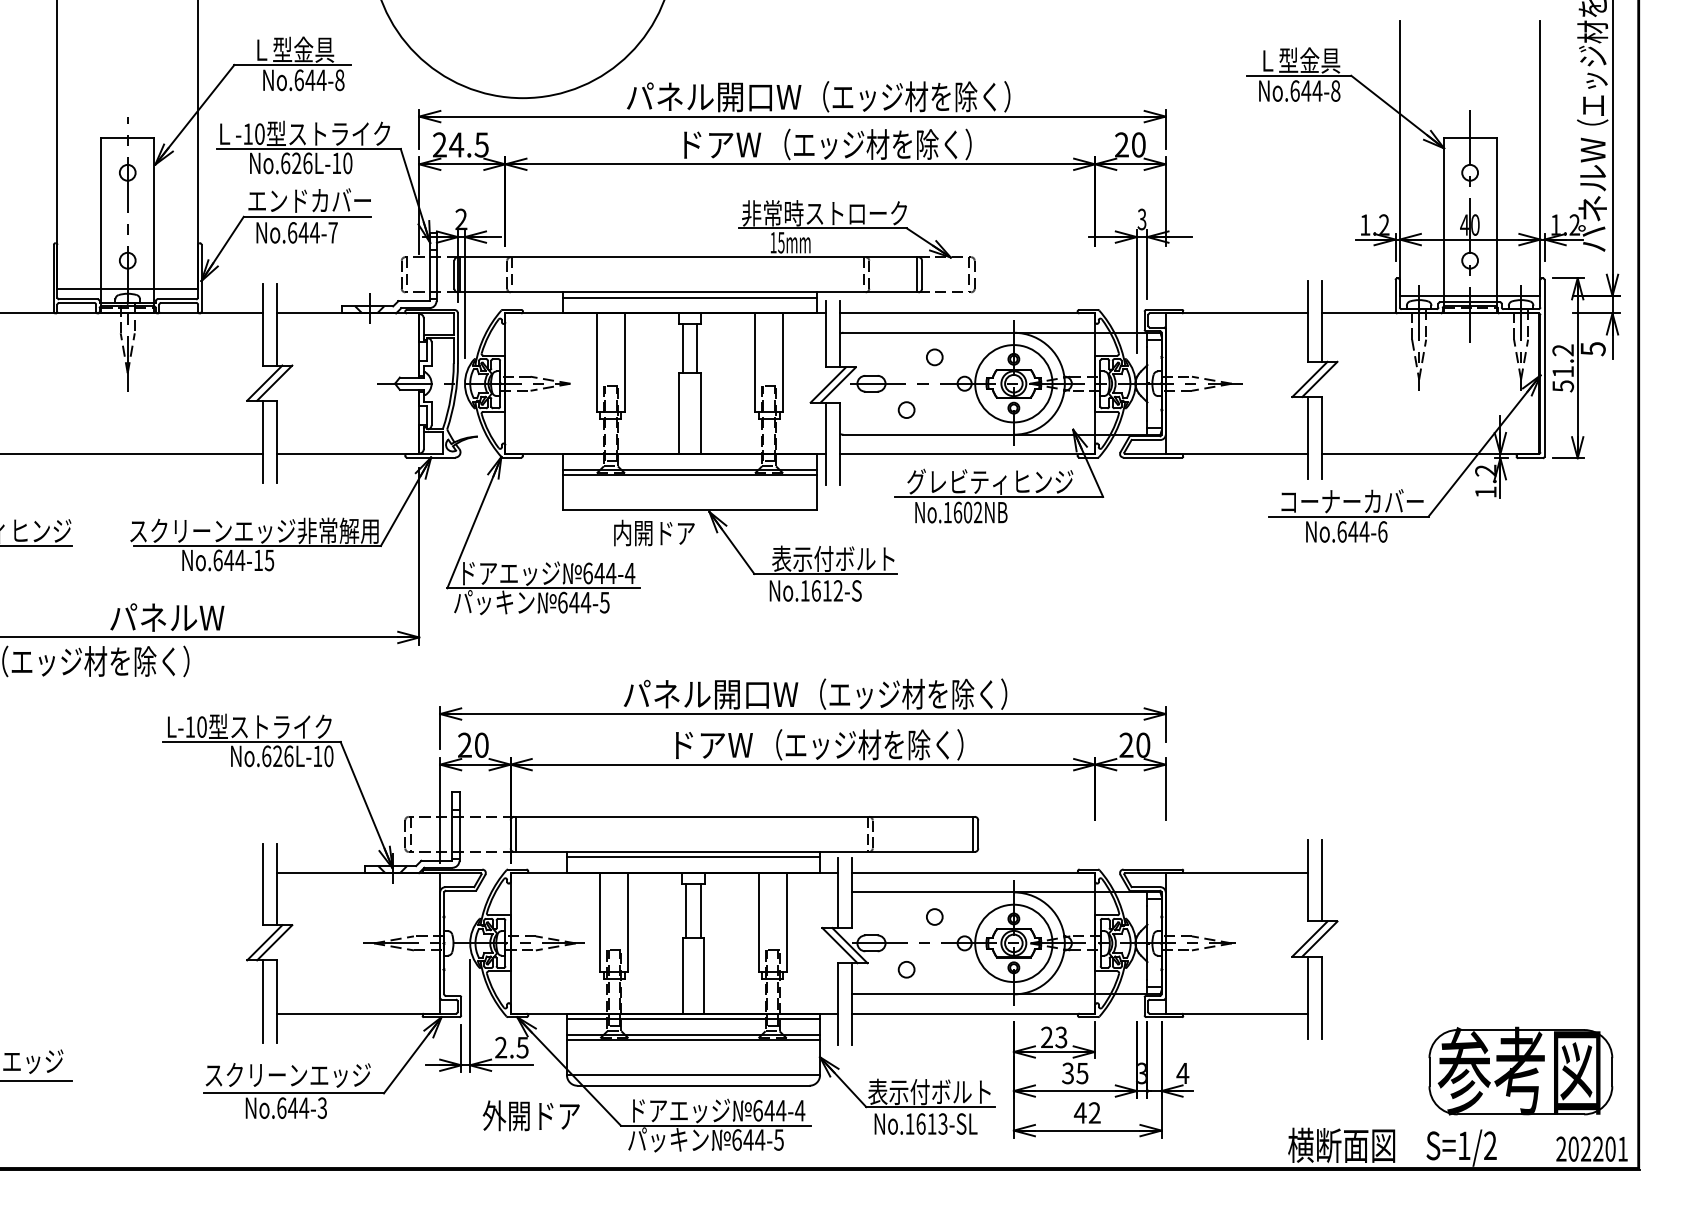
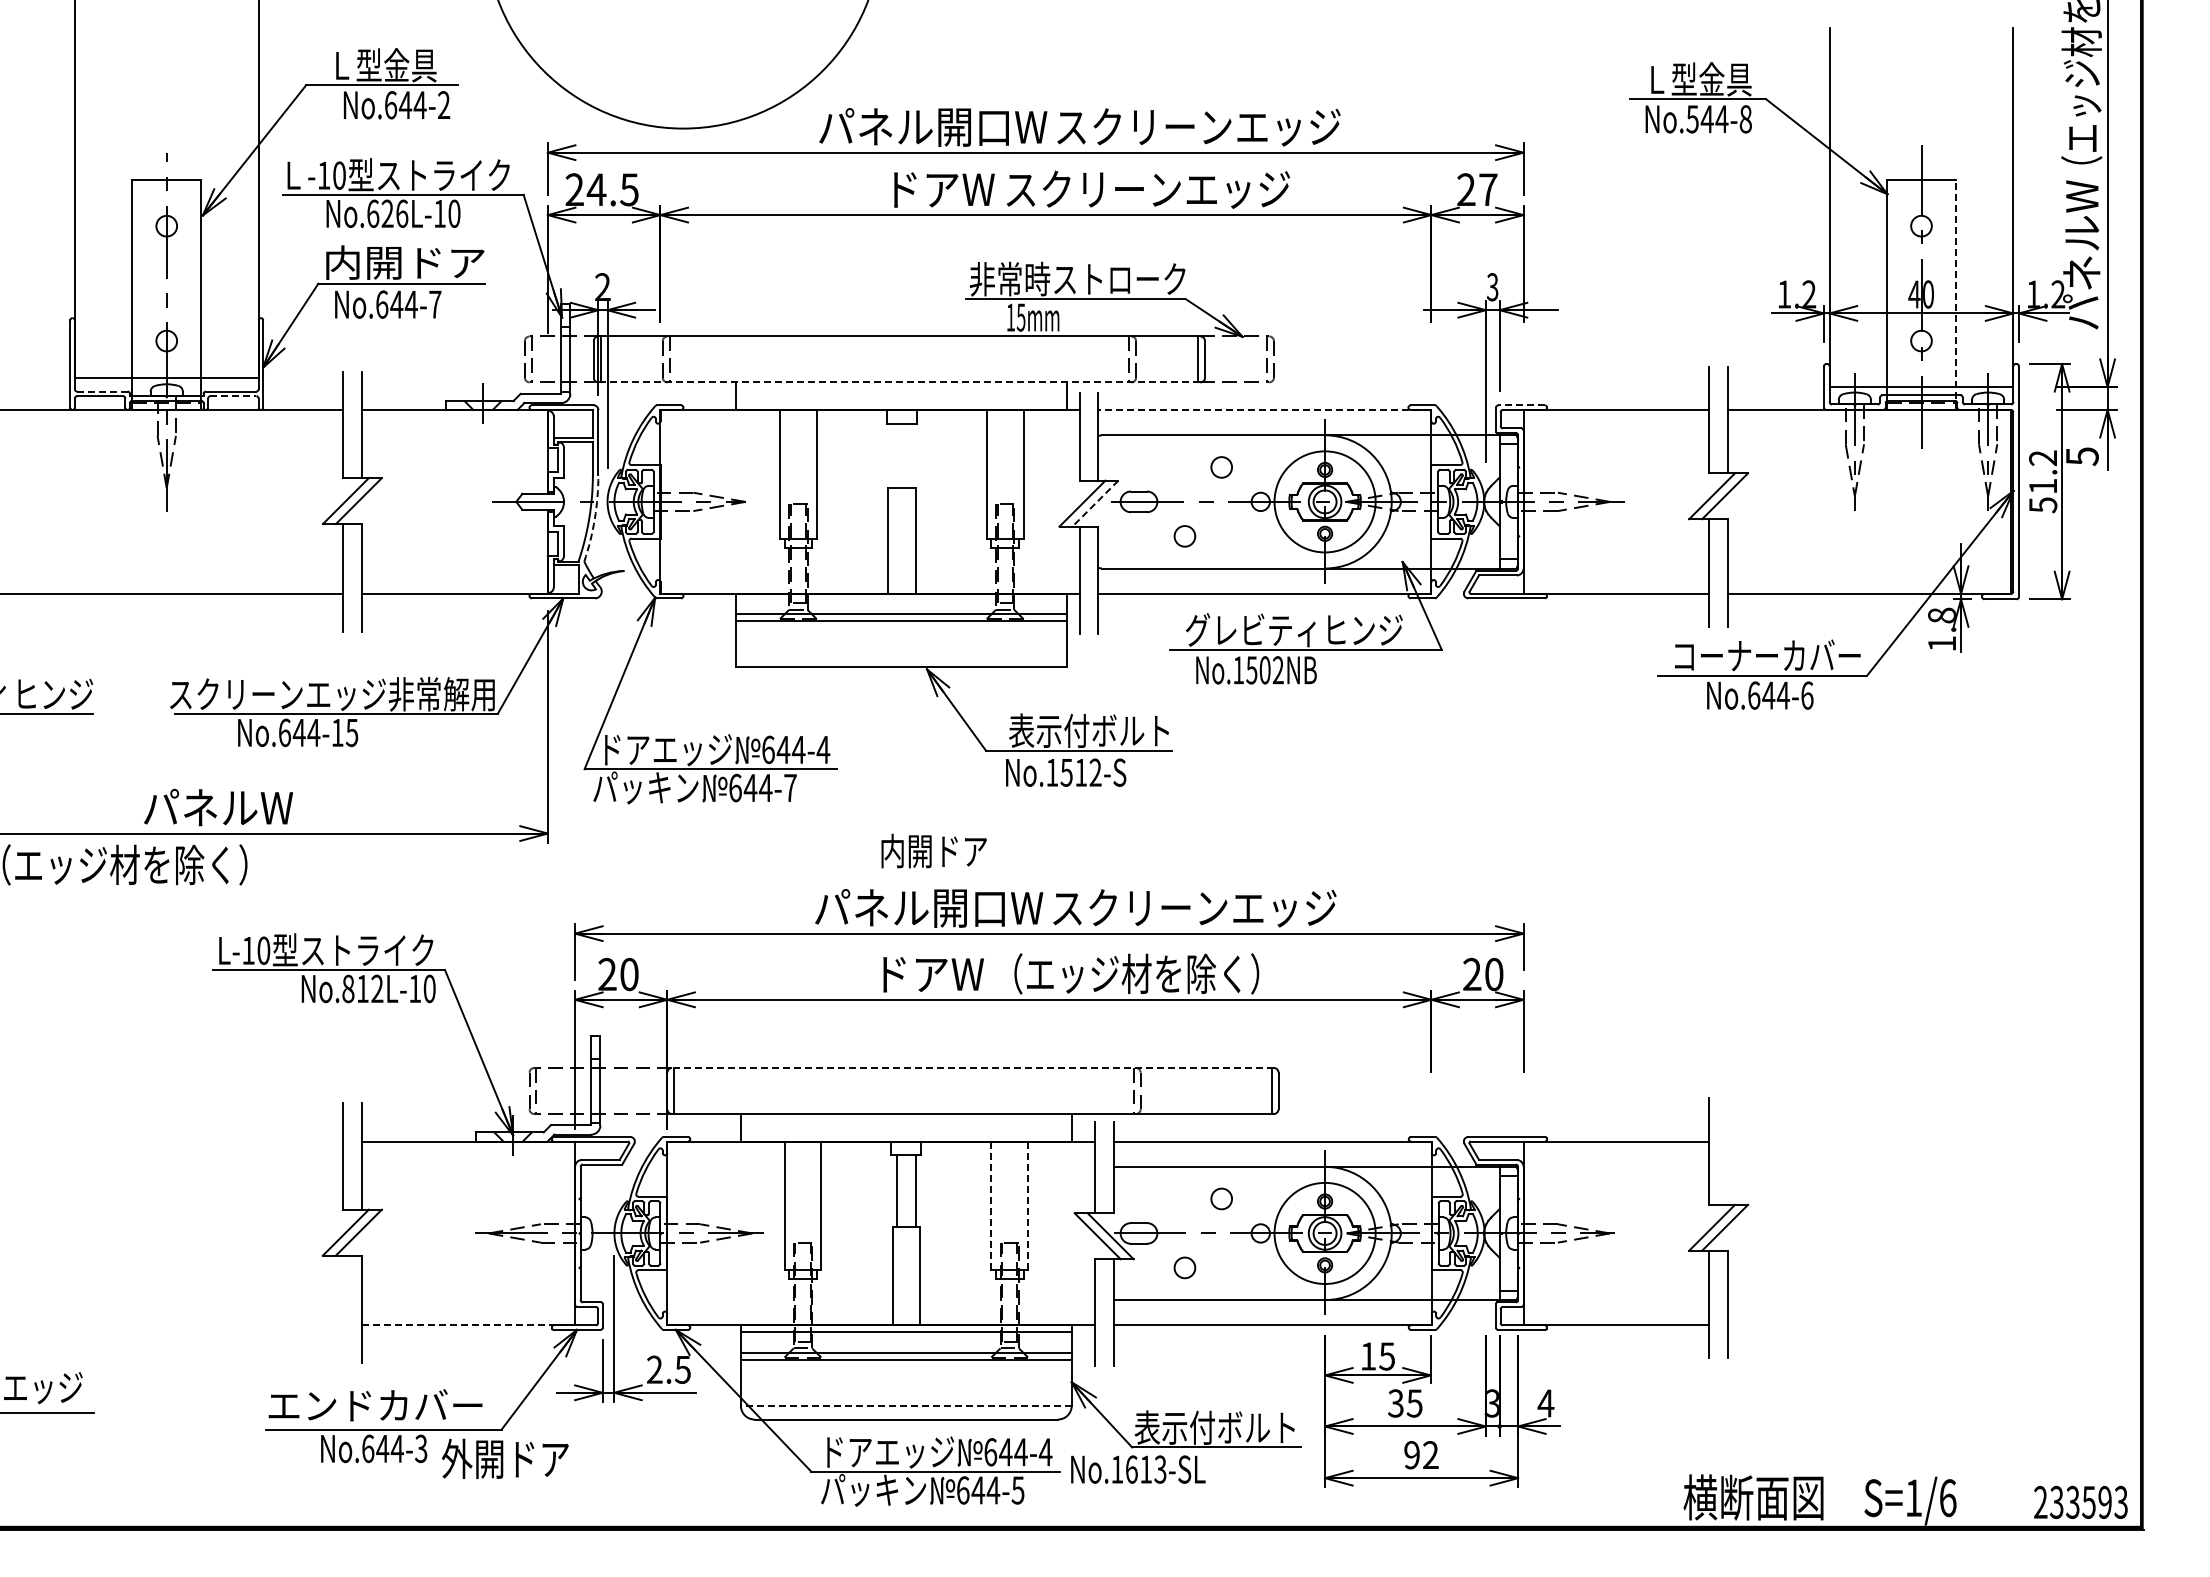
text: (340, 80) -> (444, 105), No.644-8 -> No.644-2
text: (1294, 91) -> (1692, 119), No.644-8 -> No.544-8
text: (917, 96) -> (1198, 126), （エッジ材を除く） -> スクリーンエッジ
text: (878, 144) -> (1148, 188), （エッジ材を除く） -> スクリーンエッジ
text: (1138, 144) -> (1488, 189), 20 -> 27
text: (309, 200) -> (404, 262), エンドカバー -> 内開ドア
line: (1496, 225) -> (1955, 295), solid -> dashed
line: (688, 292) -> (899, 382), solid -> dashed
line: (689, 297) -> (901, 389), removed
line: (78, 299) -> (102, 391), solid -> dashed
line: (178, 303) -> (233, 396), solid -> dashed
line: (1164, 310) -> (1521, 405), solid -> dashed
line: (967, 313) -> (1264, 410), solid -> dashed
line: (682, 348) -> (892, 455), removed
line: (696, 348) -> (910, 455), removed
line: (838, 384) -> (1095, 503), solid -> dashed
arc: (454, 396) -> (594, 518), solid -> dashed
text: (1485, 470) -> (1941, 615), 1.2 -> 1.8
text: (957, 512) -> (1251, 670), No.1602NB -> No.1502NB
text: (653, 532) -> (933, 850), moved
text: (816, 590) -> (1066, 772), No.1612-S -> No.1512-S
text: (604, 603) -> (789, 788), 644-5 -> 644-7
text: (913, 694) -> (1194, 907), （エッジ材を除く） -> スクリーンエッジ
text: (277, 756) -> (362, 988), No.626L-10 -> No.812L-10
line: (744, 817) -> (972, 1068), solid -> dashed
line: (692, 856) -> (905, 1120), removed
line: (1321, 880) -> (1727, 1151), removed
line: (758, 922) -> (991, 1206), solid -> dashed
line: (786, 922) -> (1028, 1205), solid -> dashed
line: (262, 1001) -> (343, 1309), removed
line: (358, 1013) -> (468, 1325), solid -> dashed
text: (1053, 1037) -> (1377, 1356), 23 -> 15
part: (1520, 1071) -> (1987, 1400), removed
text: (288, 1075) -> (376, 1405), スクリーンエッジ -> エンドカバー
line: (692, 1075) -> (905, 1405), solid -> dashed
text: (1079, 1113) -> (1411, 1455), 42 -> 92
text: (530, 1115) -> (504, 1458), moved
text: (926, 1123) -> (1138, 1469), moved
text: (1490, 1146) -> (1947, 1498), S=1/2 -> S=1/6
text: (1597, 1149) -> (2088, 1502), 202201 -> 233593

